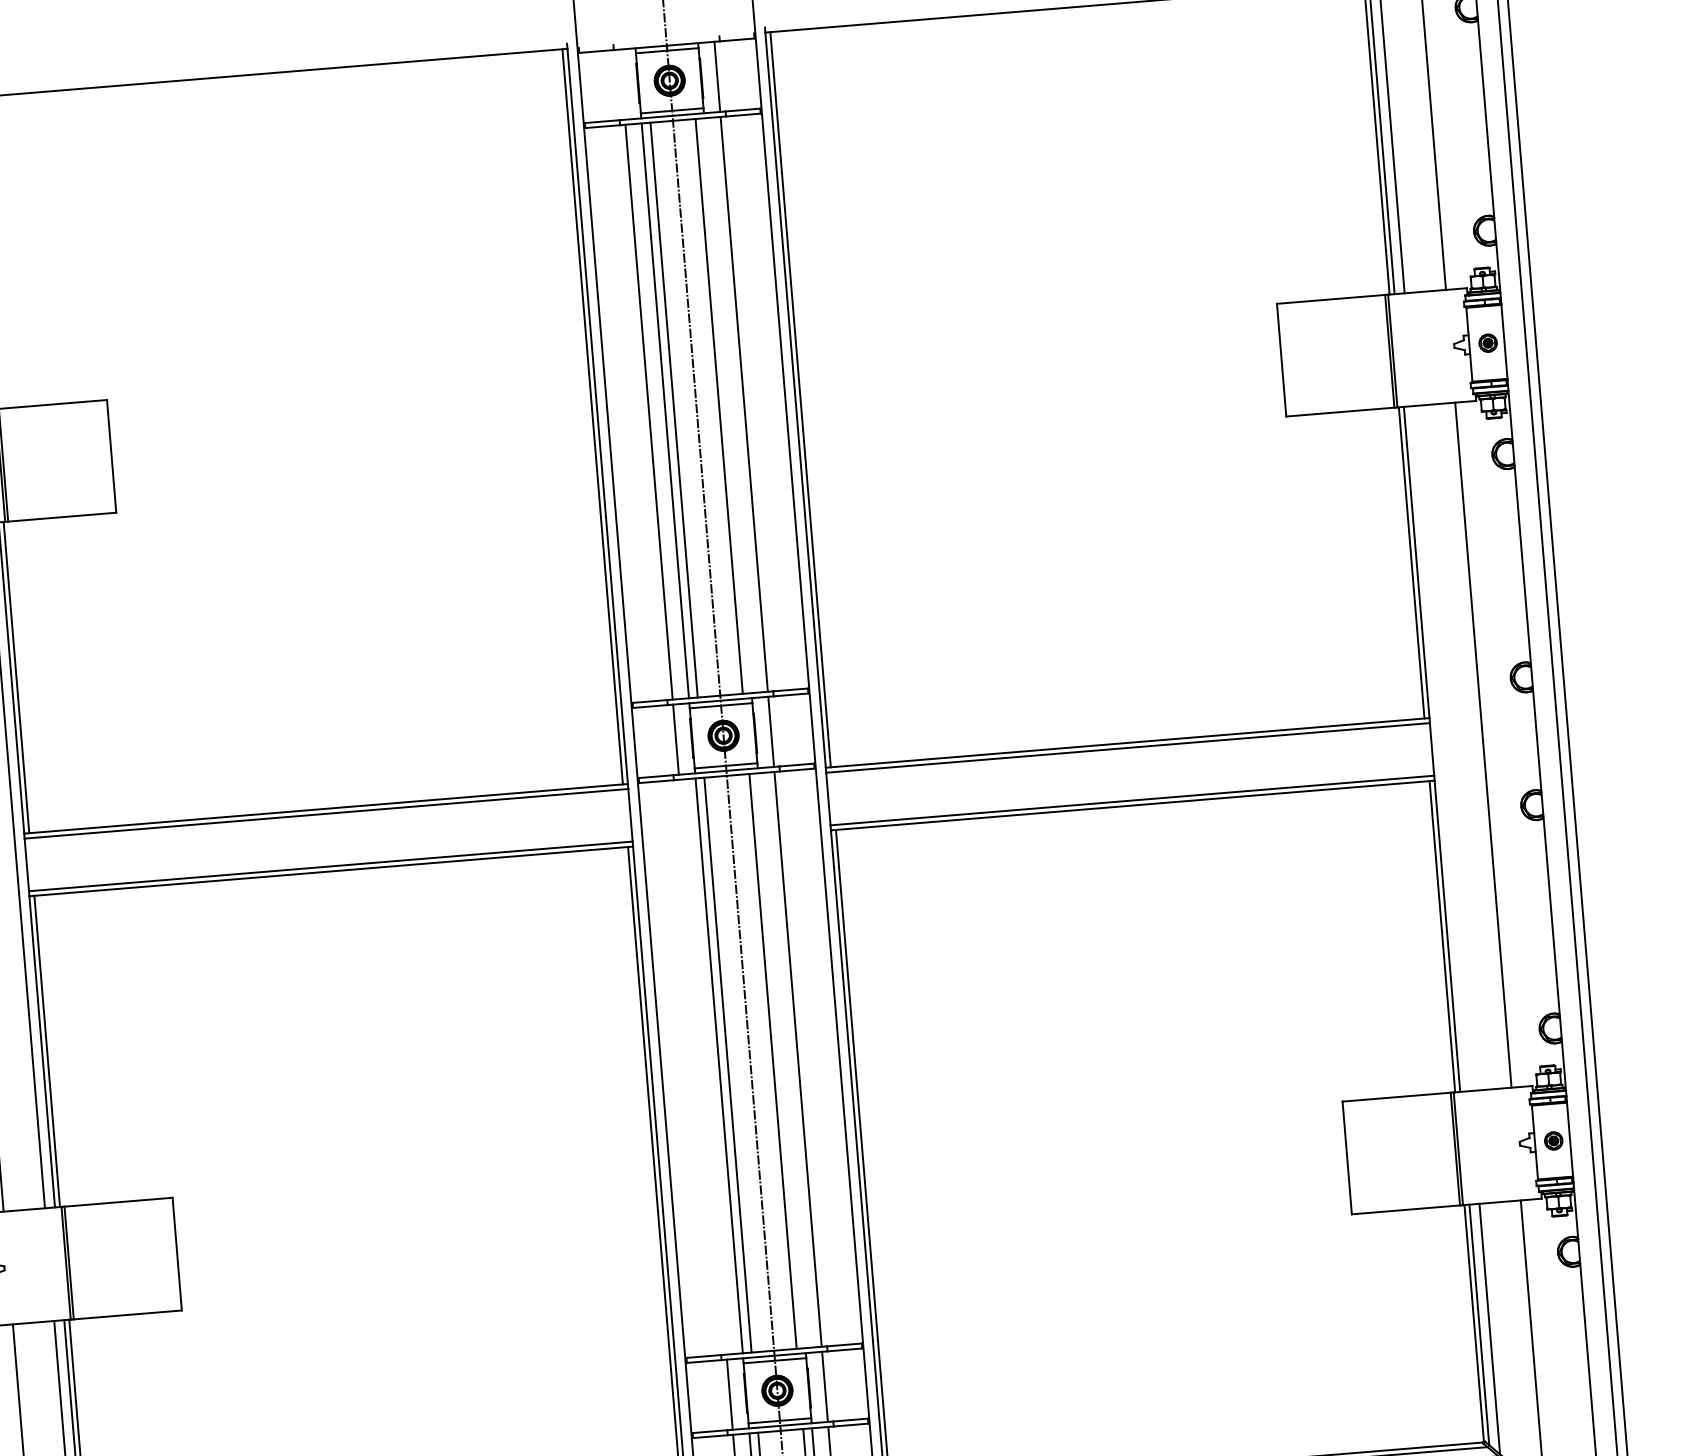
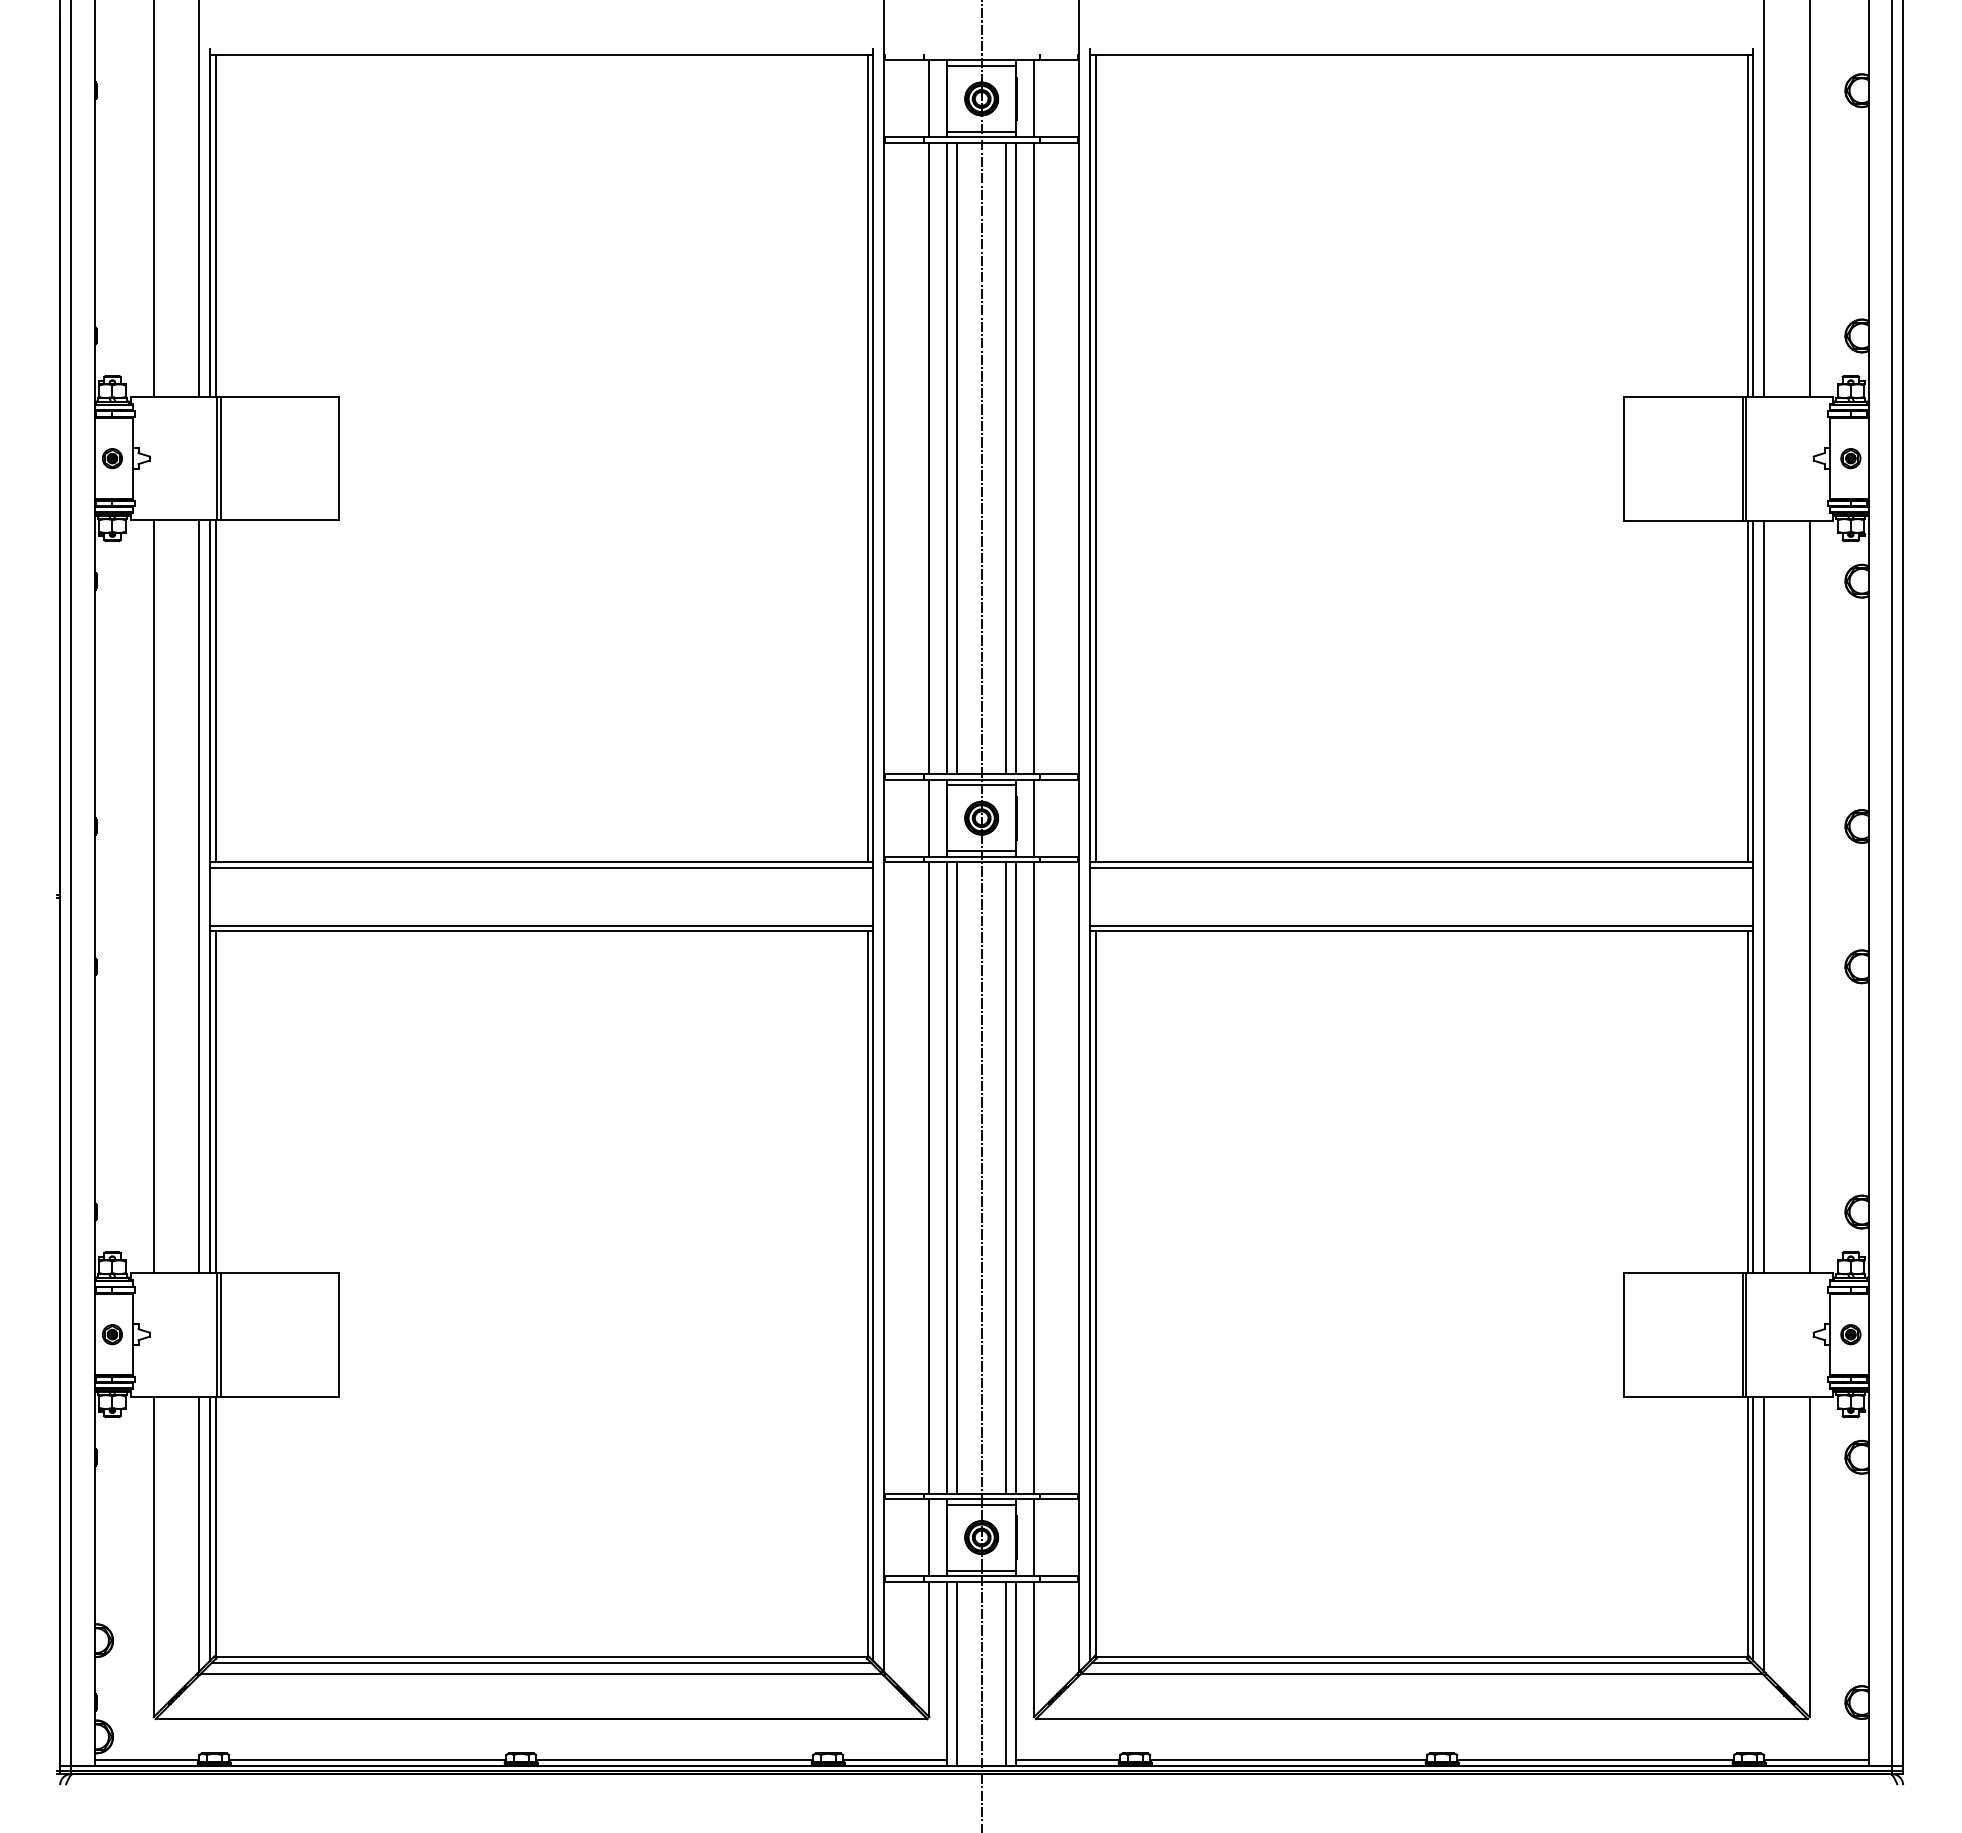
line: (622, 84) -> (929, 98), added
line: (728, 405) -> (1016, 458), added
line: (1442, 748) -> (1764, 896), added
line: (782, 1060) -> (1016, 1177), added
line: (702, 1066) -> (929, 1177), added

